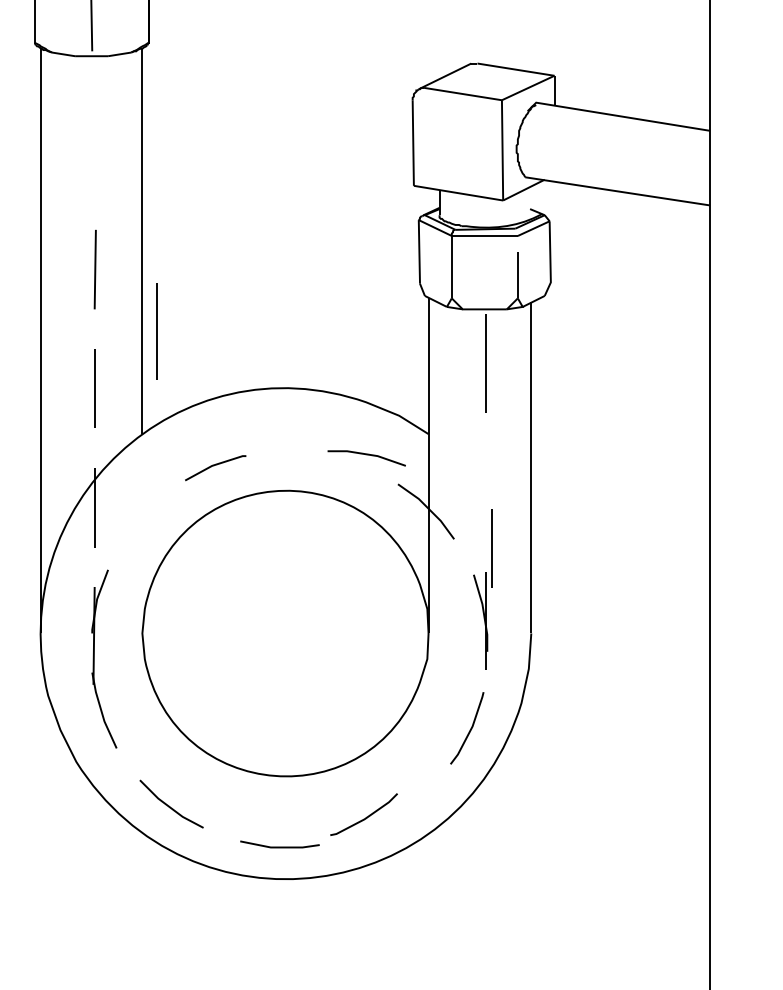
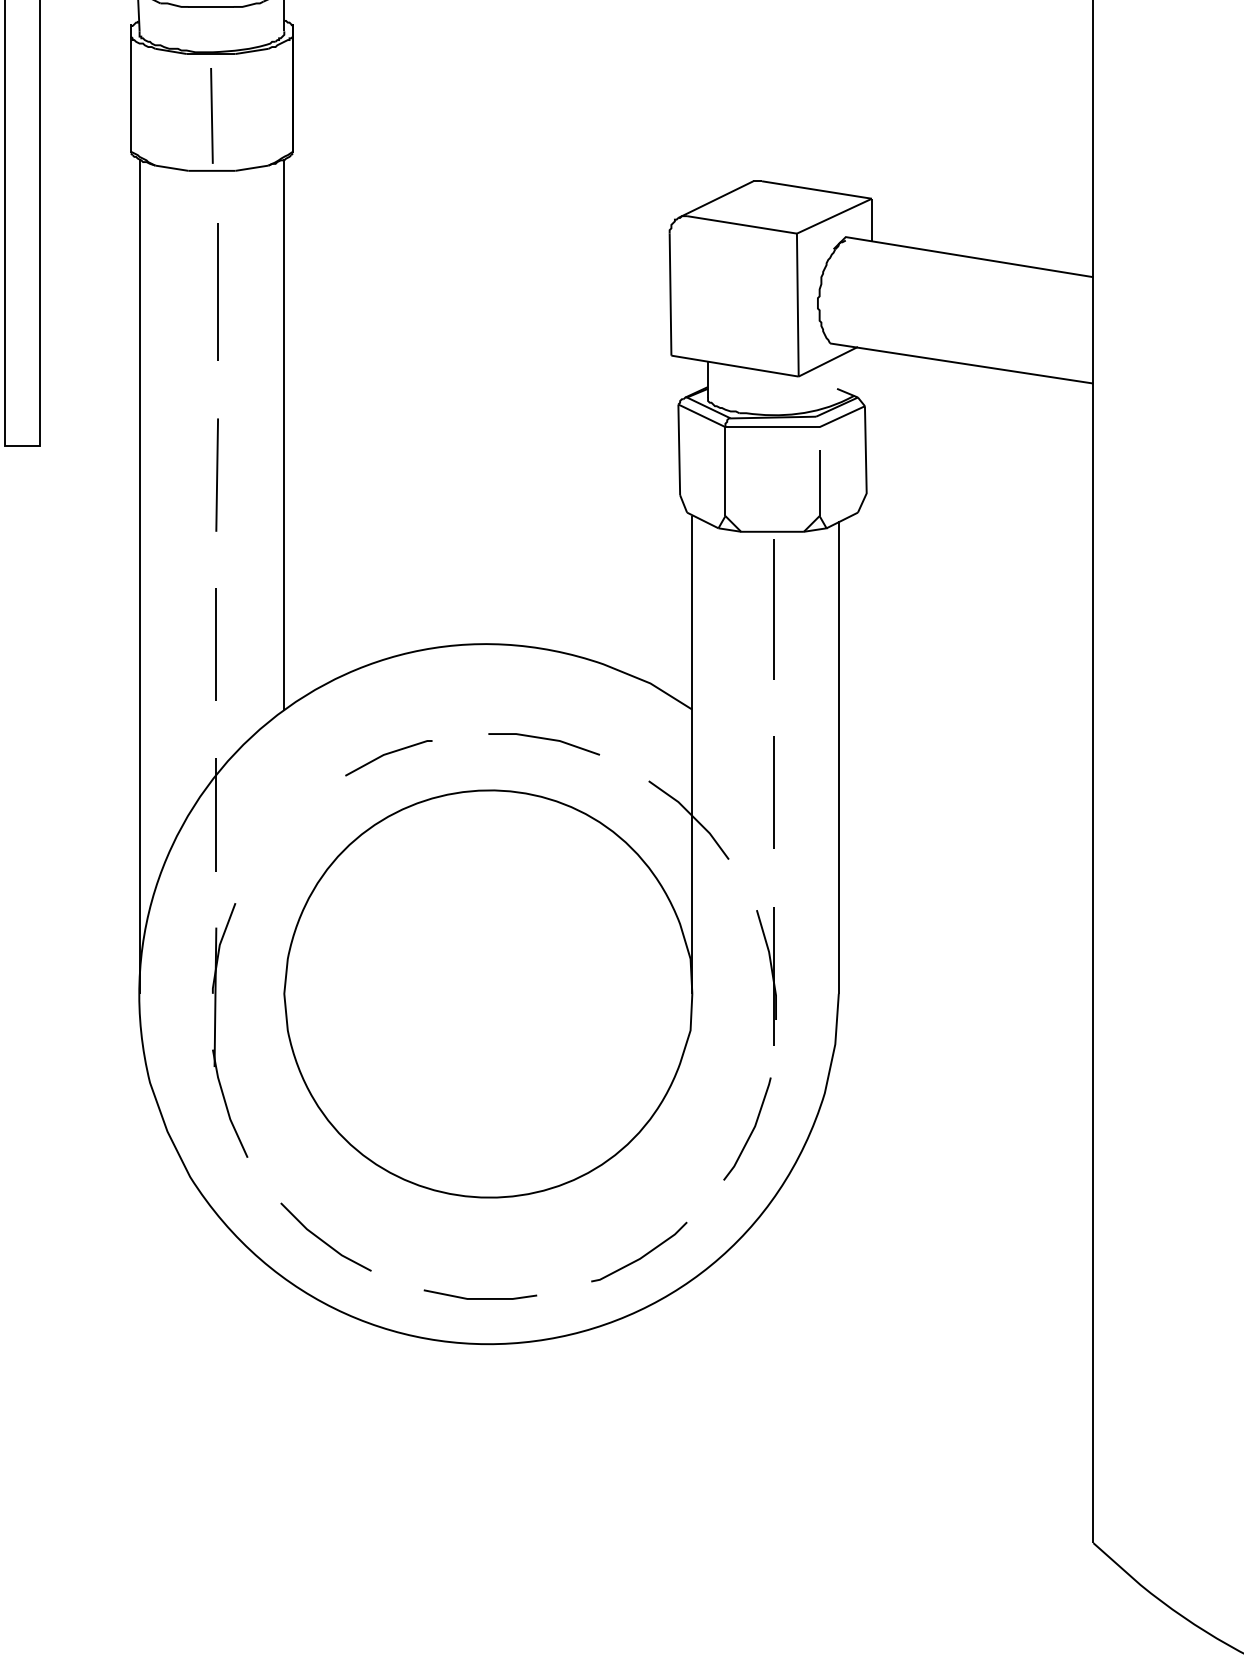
line: (156, 330) -> (217, 291), moved
line: (366, 455) -> (543, 739), moved
line: (491, 548) -> (773, 792), moved
line: (365, 817) -> (641, 1256), moved

